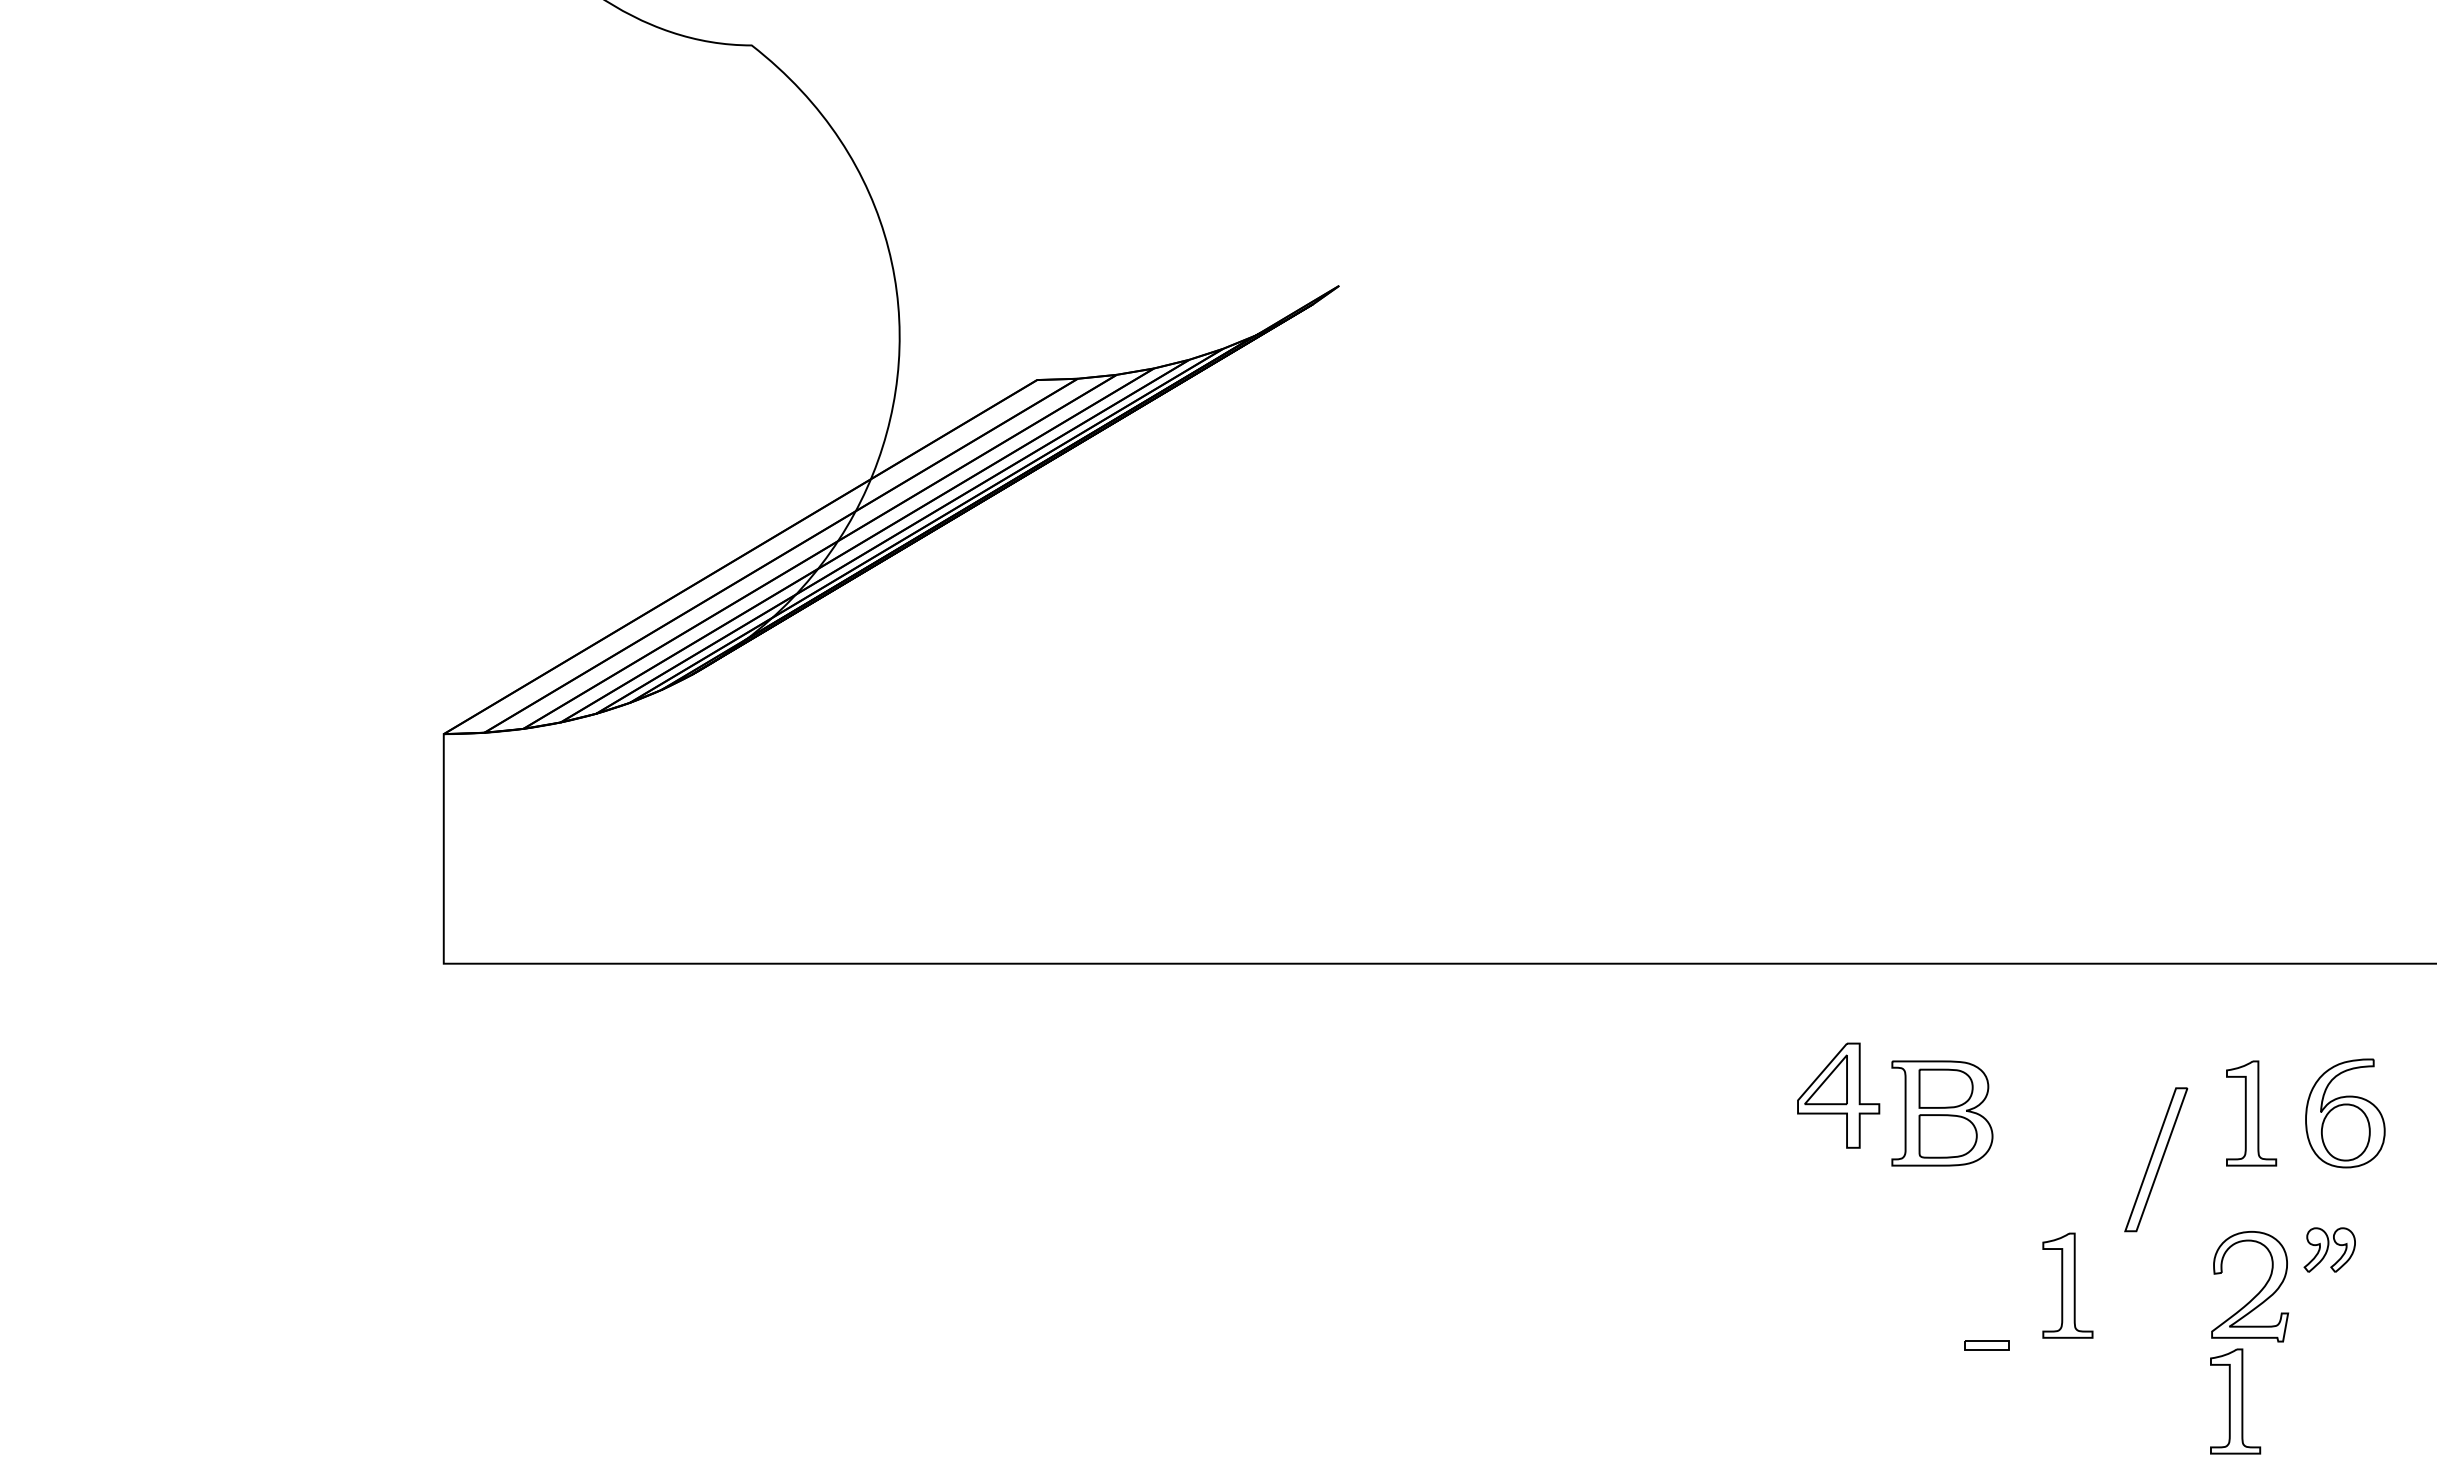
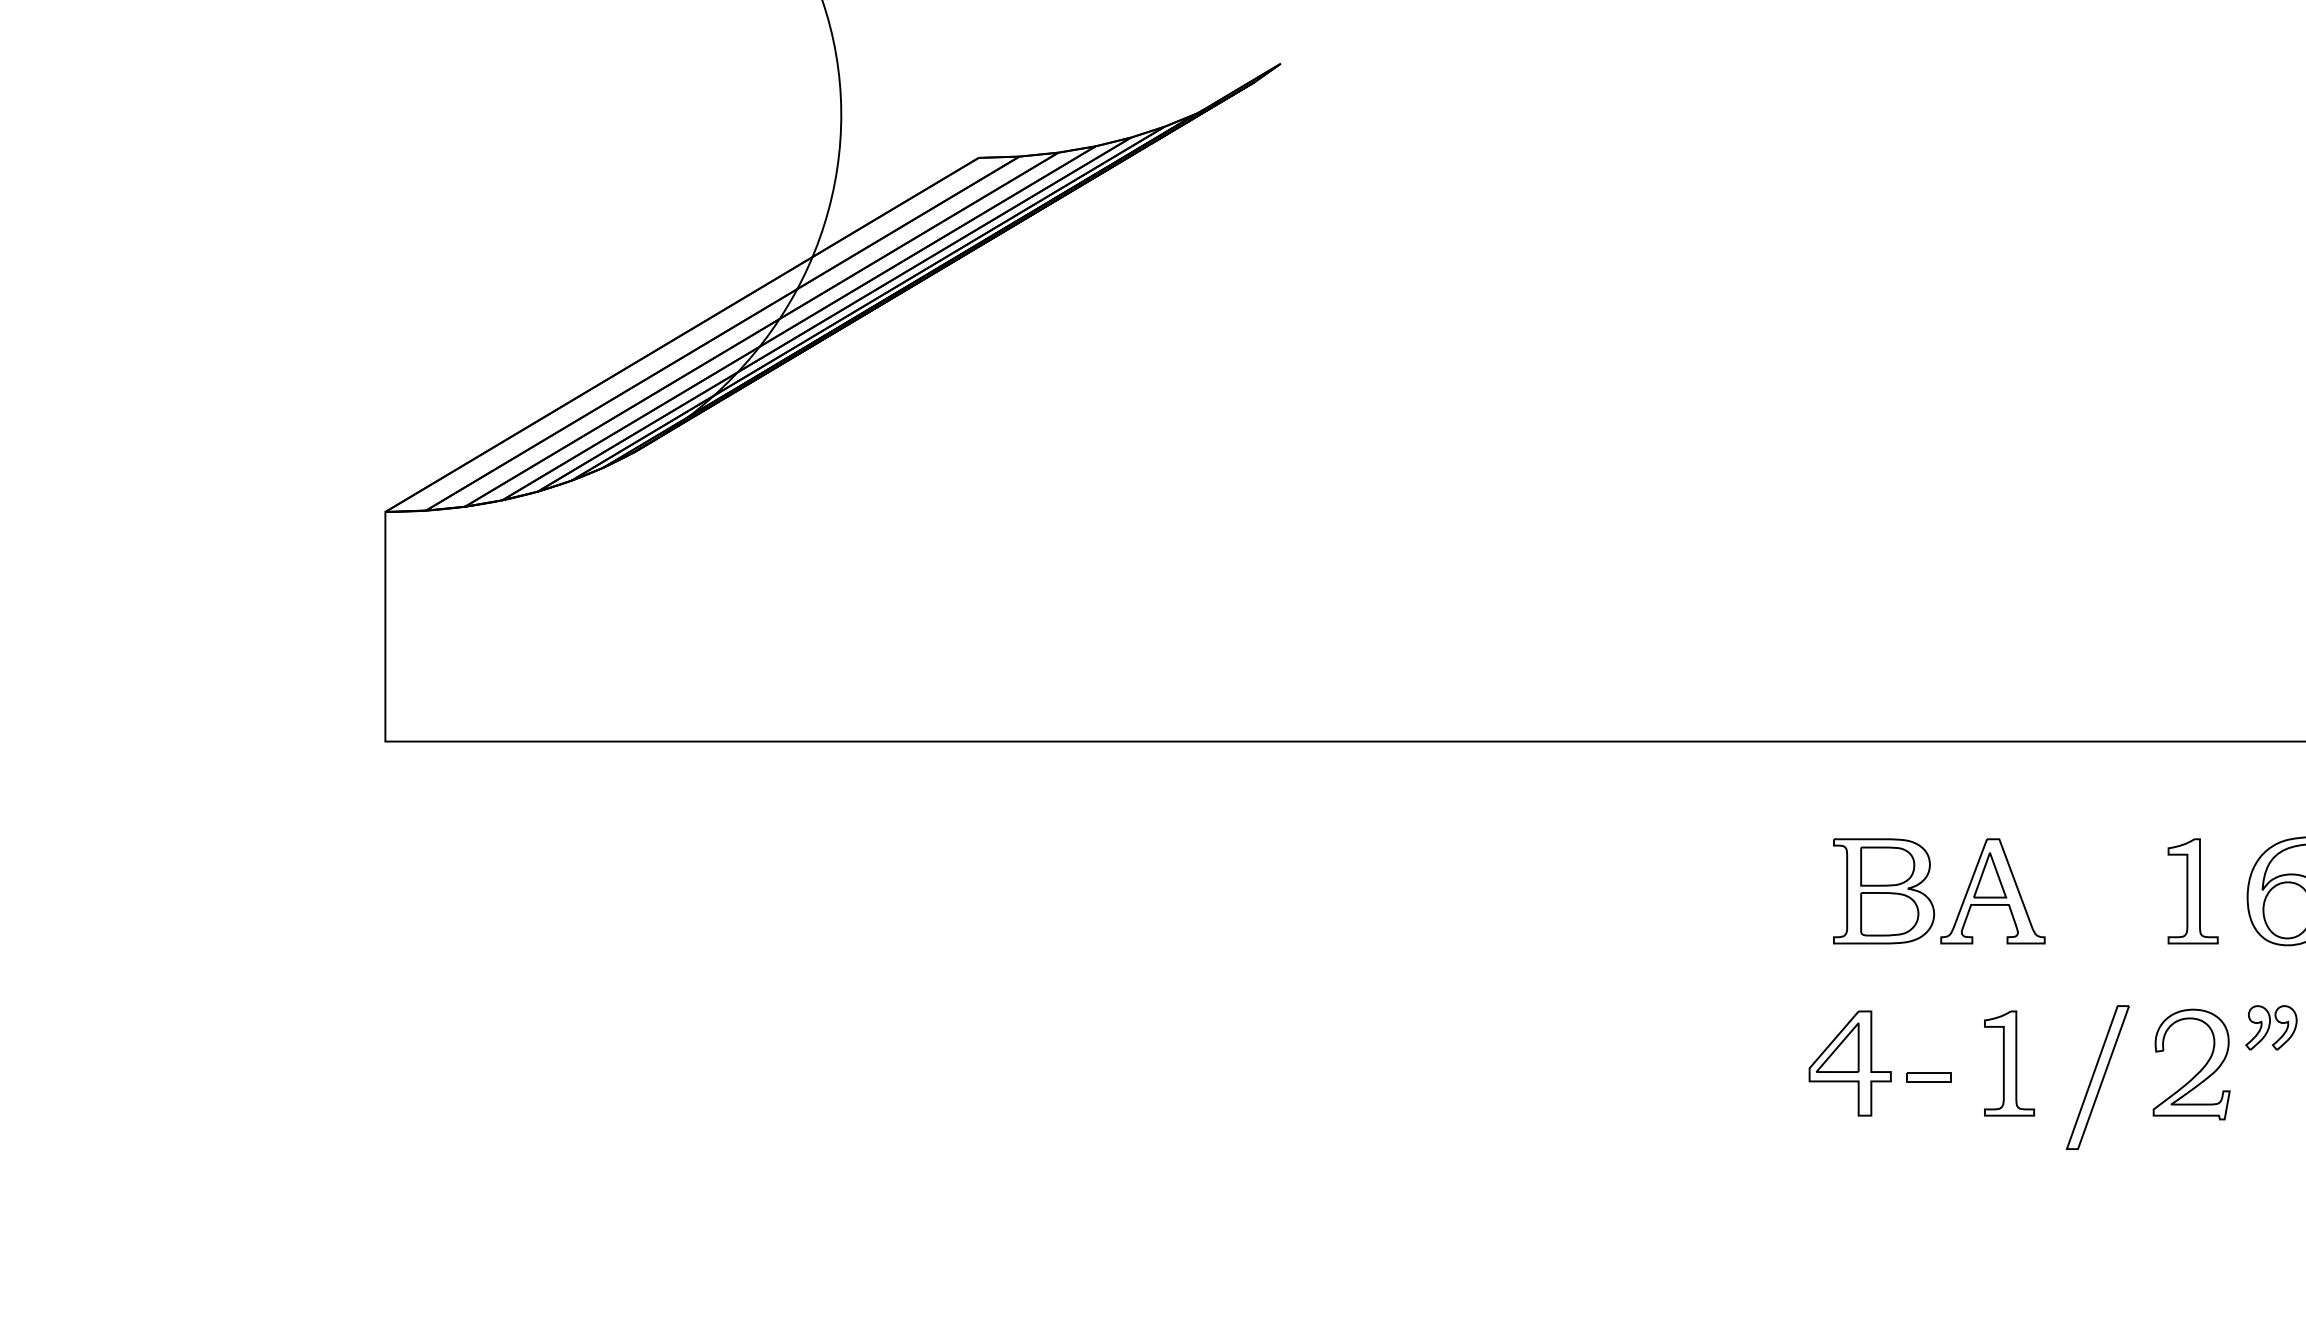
part: (1838, 1095) -> (1850, 1063), moved
part: (2050, 1113) -> (1992, 891), added
part: (2156, 1159) -> (2098, 1077), moved
part: (1986, 1345) -> (1928, 1077), moved
part: (2235, 1401) -> (2177, 1179), removed

